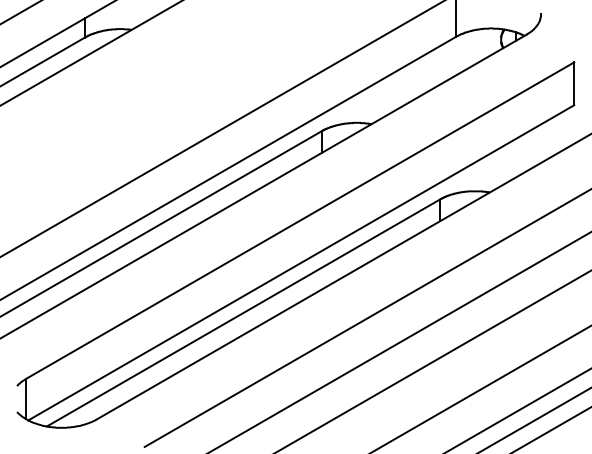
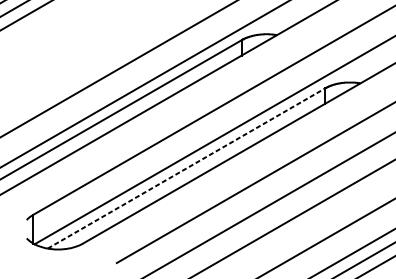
line: (243, 313) -> (186, 168), solid -> dashed

